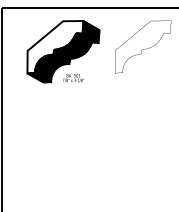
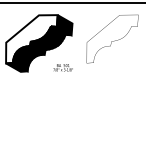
text: (73, 78) -> (63, 68), moved

